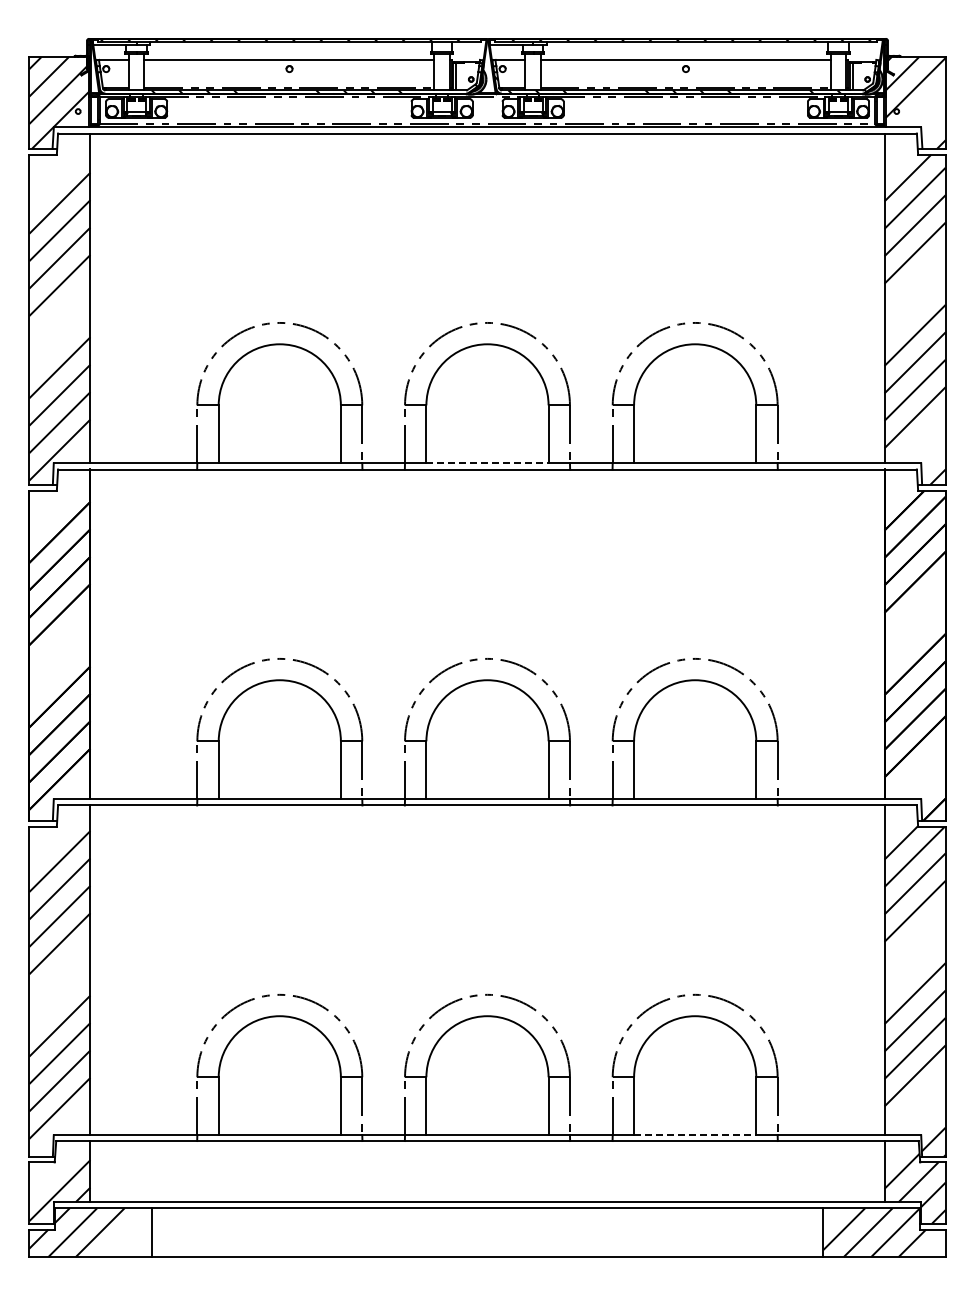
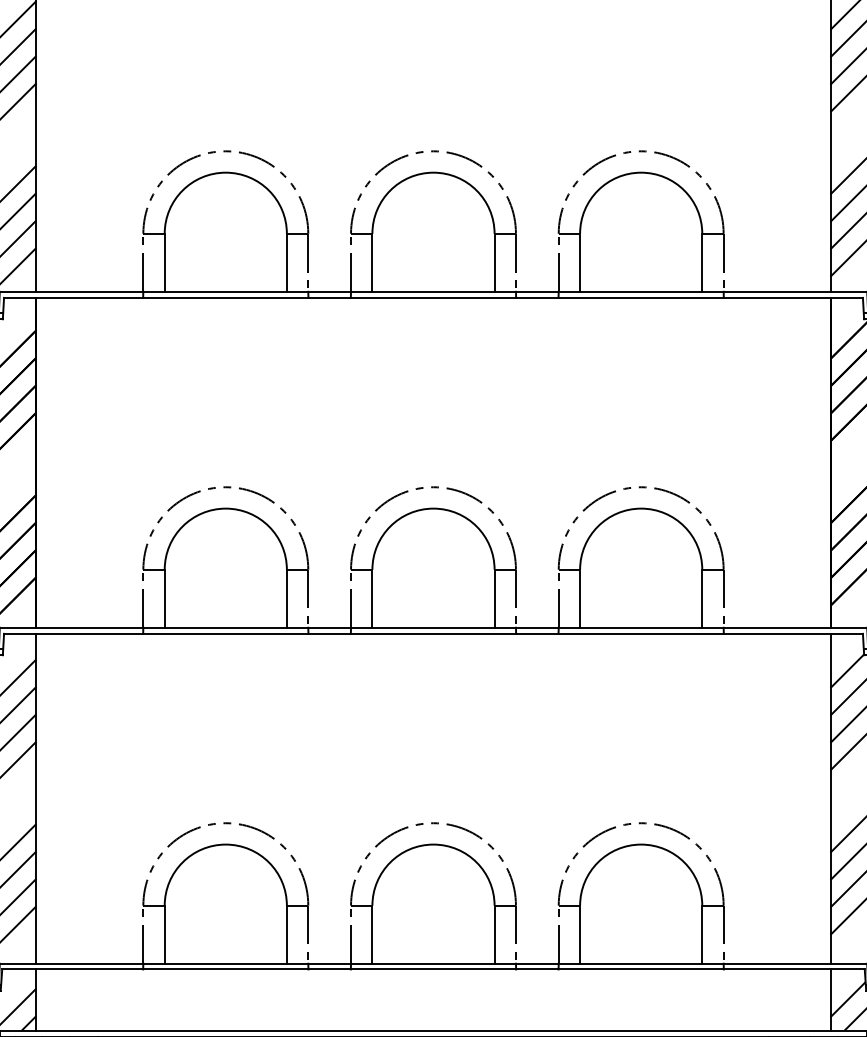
line: (487, 463) -> (433, 291), dashed -> solid
line: (695, 1135) -> (641, 963), dashed -> solid

